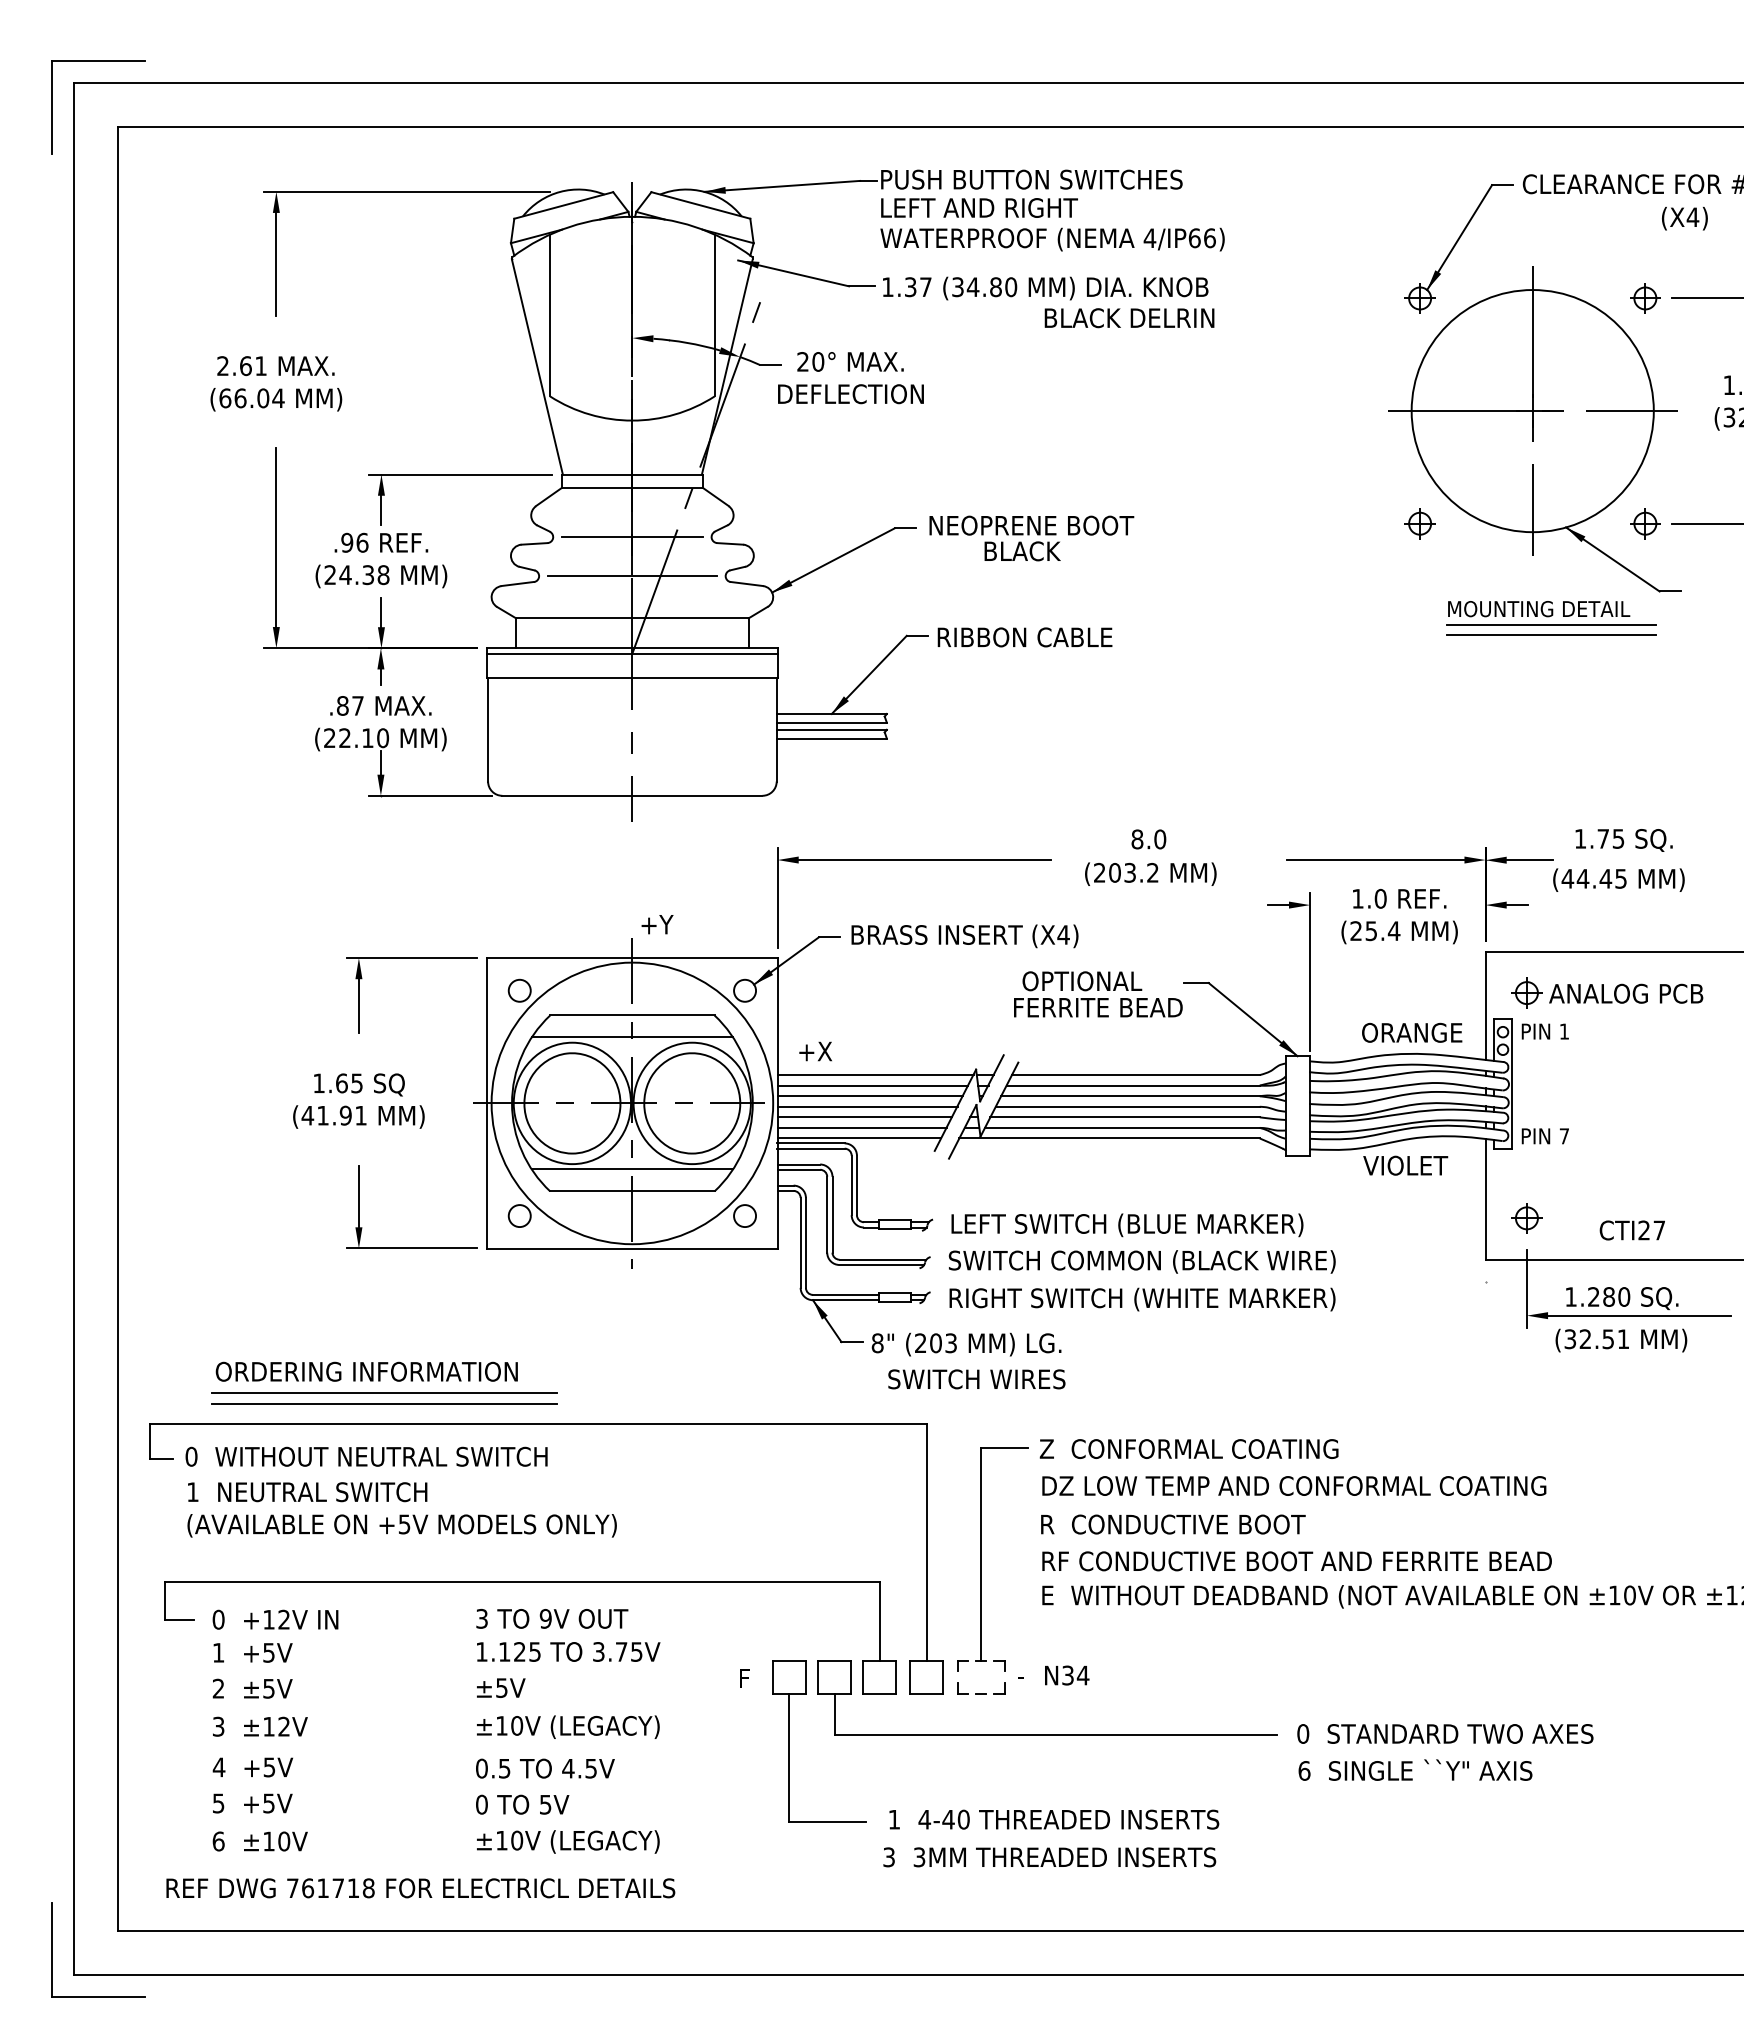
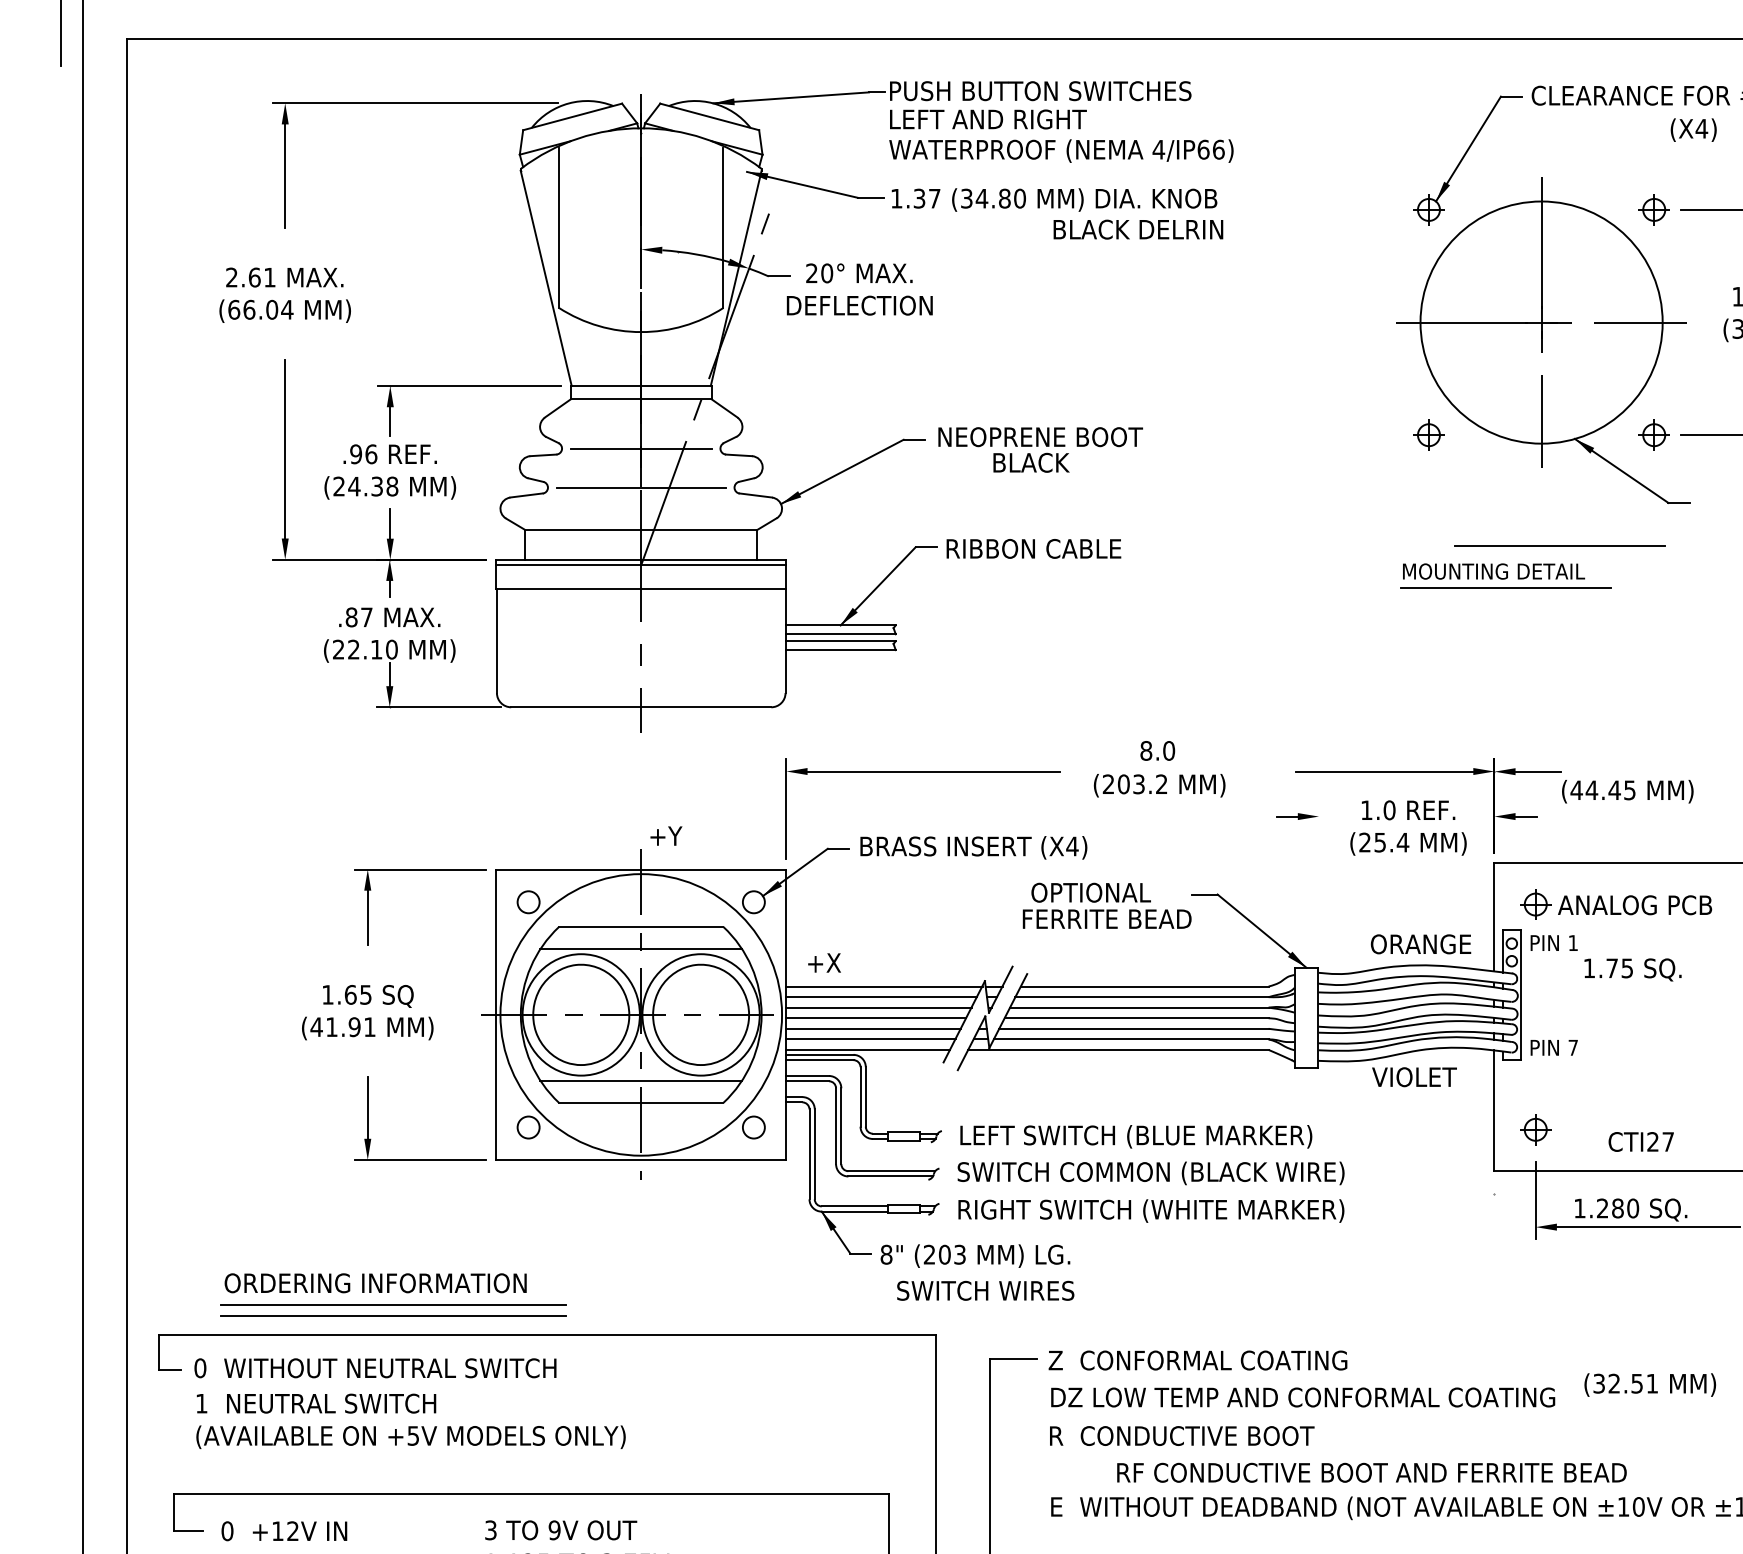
part: (1551, 613) -> (1506, 575), moved
text: (1623, 840) -> (1632, 969), moved
line: (1310, 971) -> (1319, 882), removed
text: (1621, 1340) -> (1650, 1384), moved
text: (1296, 1561) -> (1371, 1472), moved

